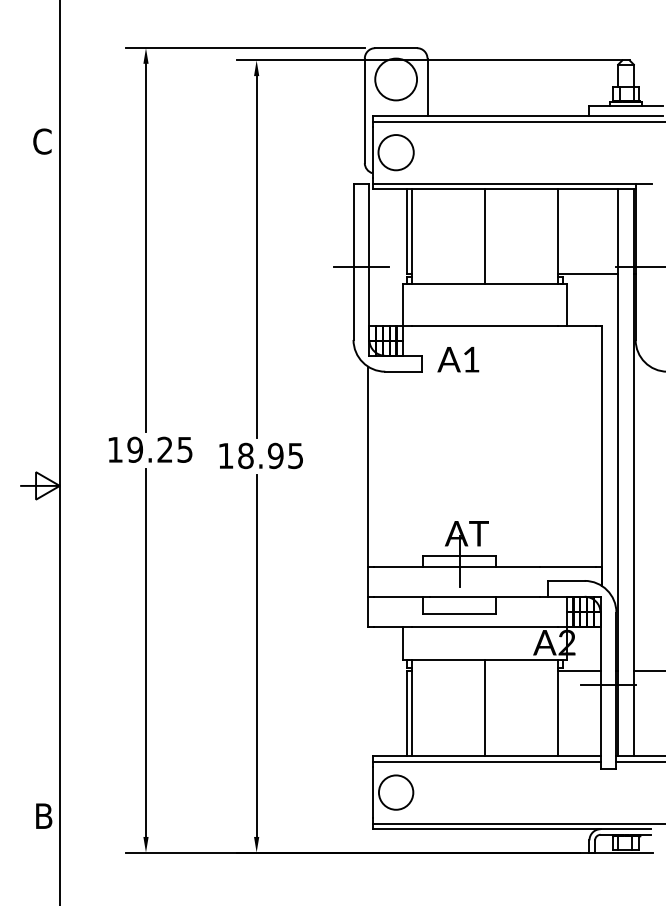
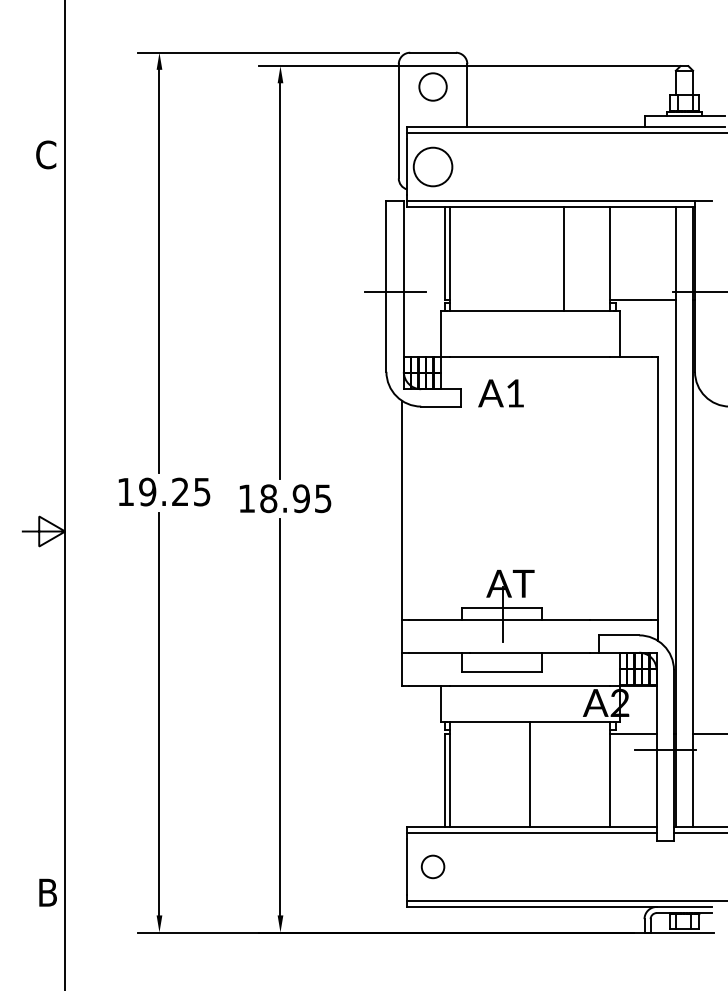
circle: (396, 79) -> (433, 87), size x0.6
line: (484, 236) -> (563, 258), moved
circle: (395, 792) -> (432, 866), size x0.6

